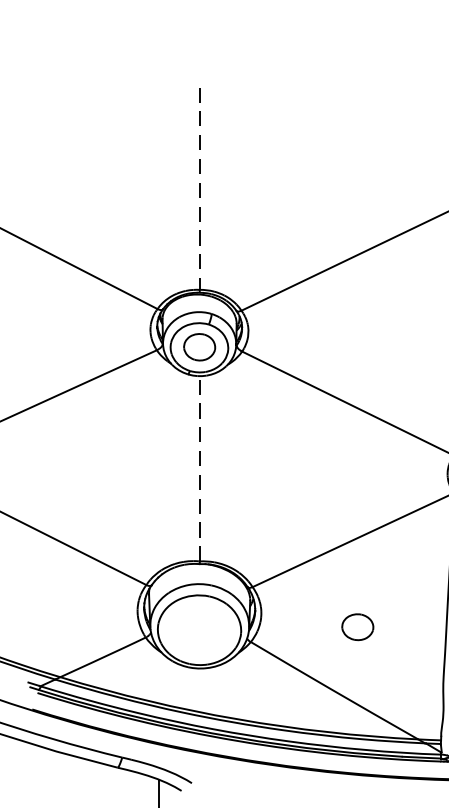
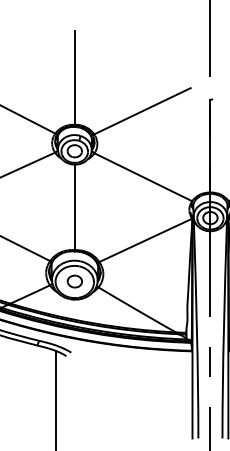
line: (198, 189) -> (74, 78), dashed -> solid
line: (198, 468) -> (74, 207), dashed -> solid
part: (356, 627) -> (74, 281), moved

